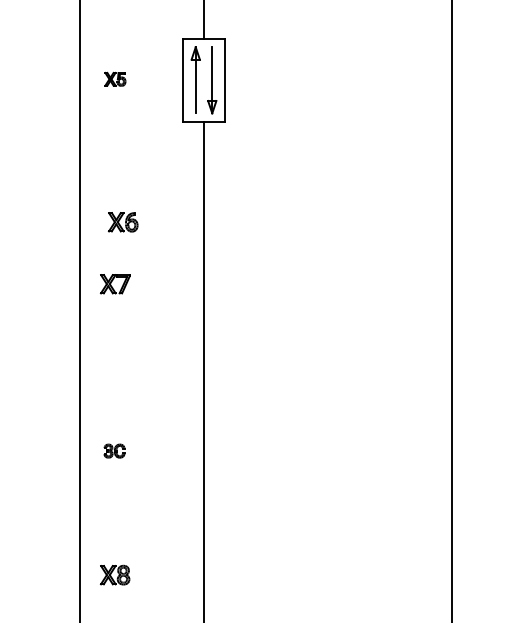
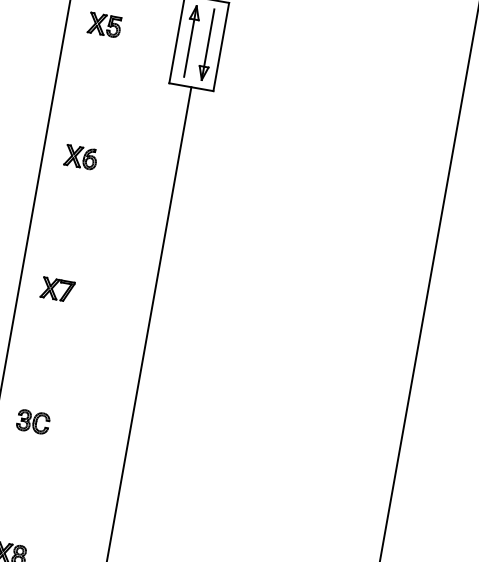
part: (115, 79) -> (104, 25), size x1.43
part: (123, 222) -> (81, 157), moved
part: (115, 284) -> (57, 290), moved
part: (114, 450) -> (33, 421), size x1.43

